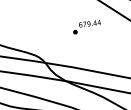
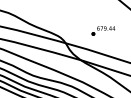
part: (87, 26) -> (103, 30), moved

